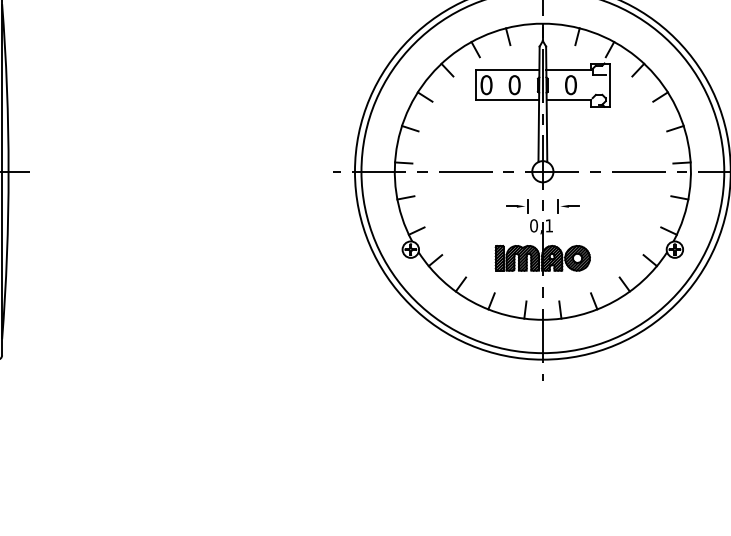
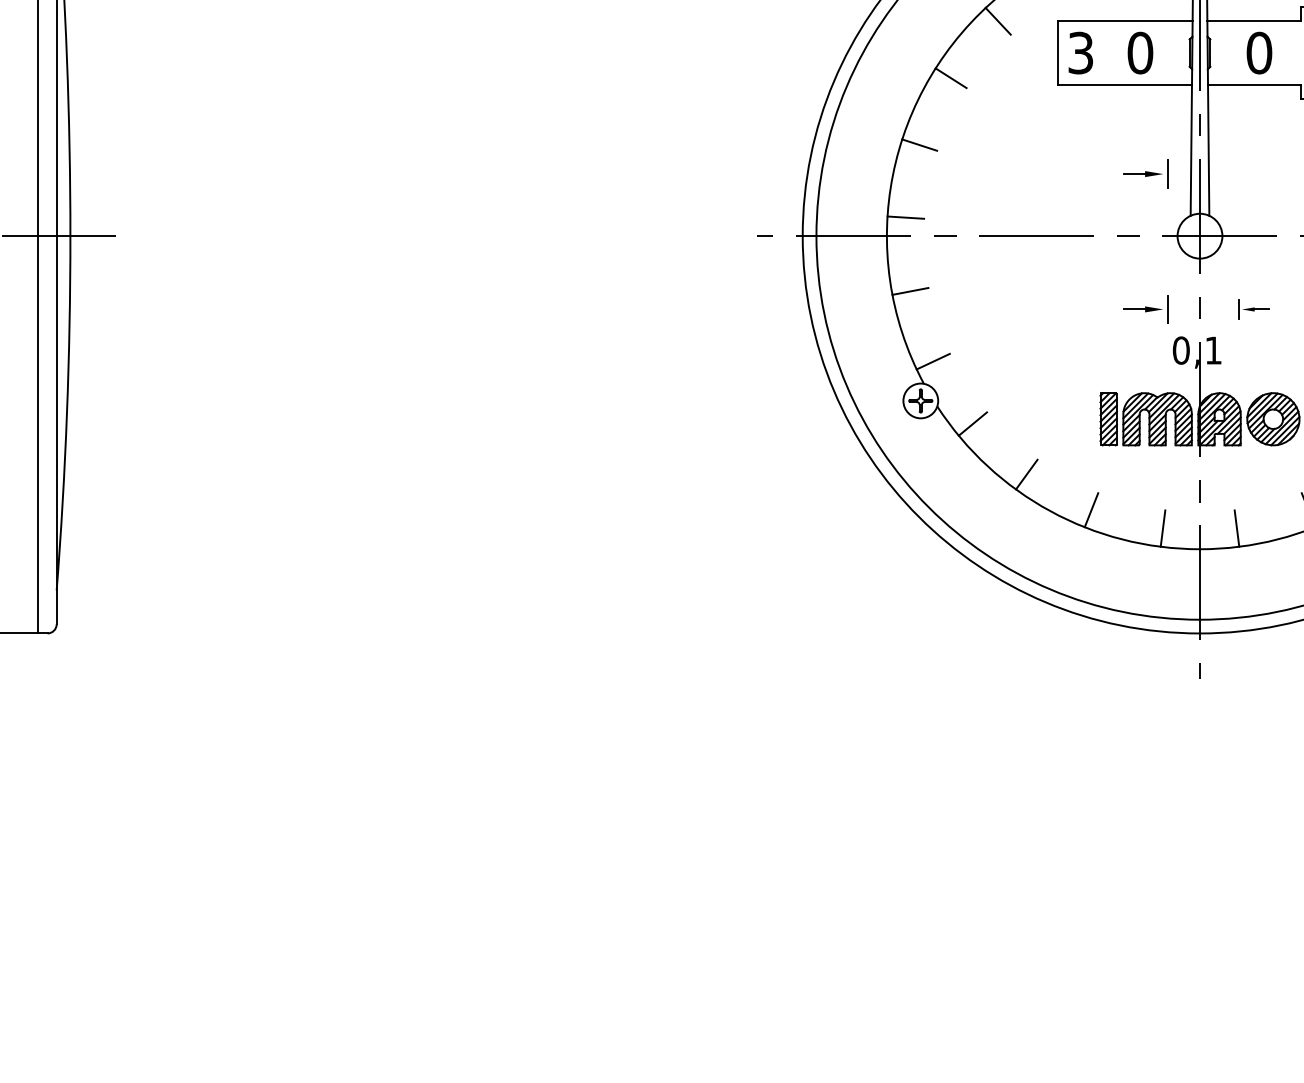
text: (486, 85) -> (1080, 53), 0 -> 3
part: (517, 142) -> (1146, 174), added
part: (568, 206) -> (1254, 309), size x0.7

